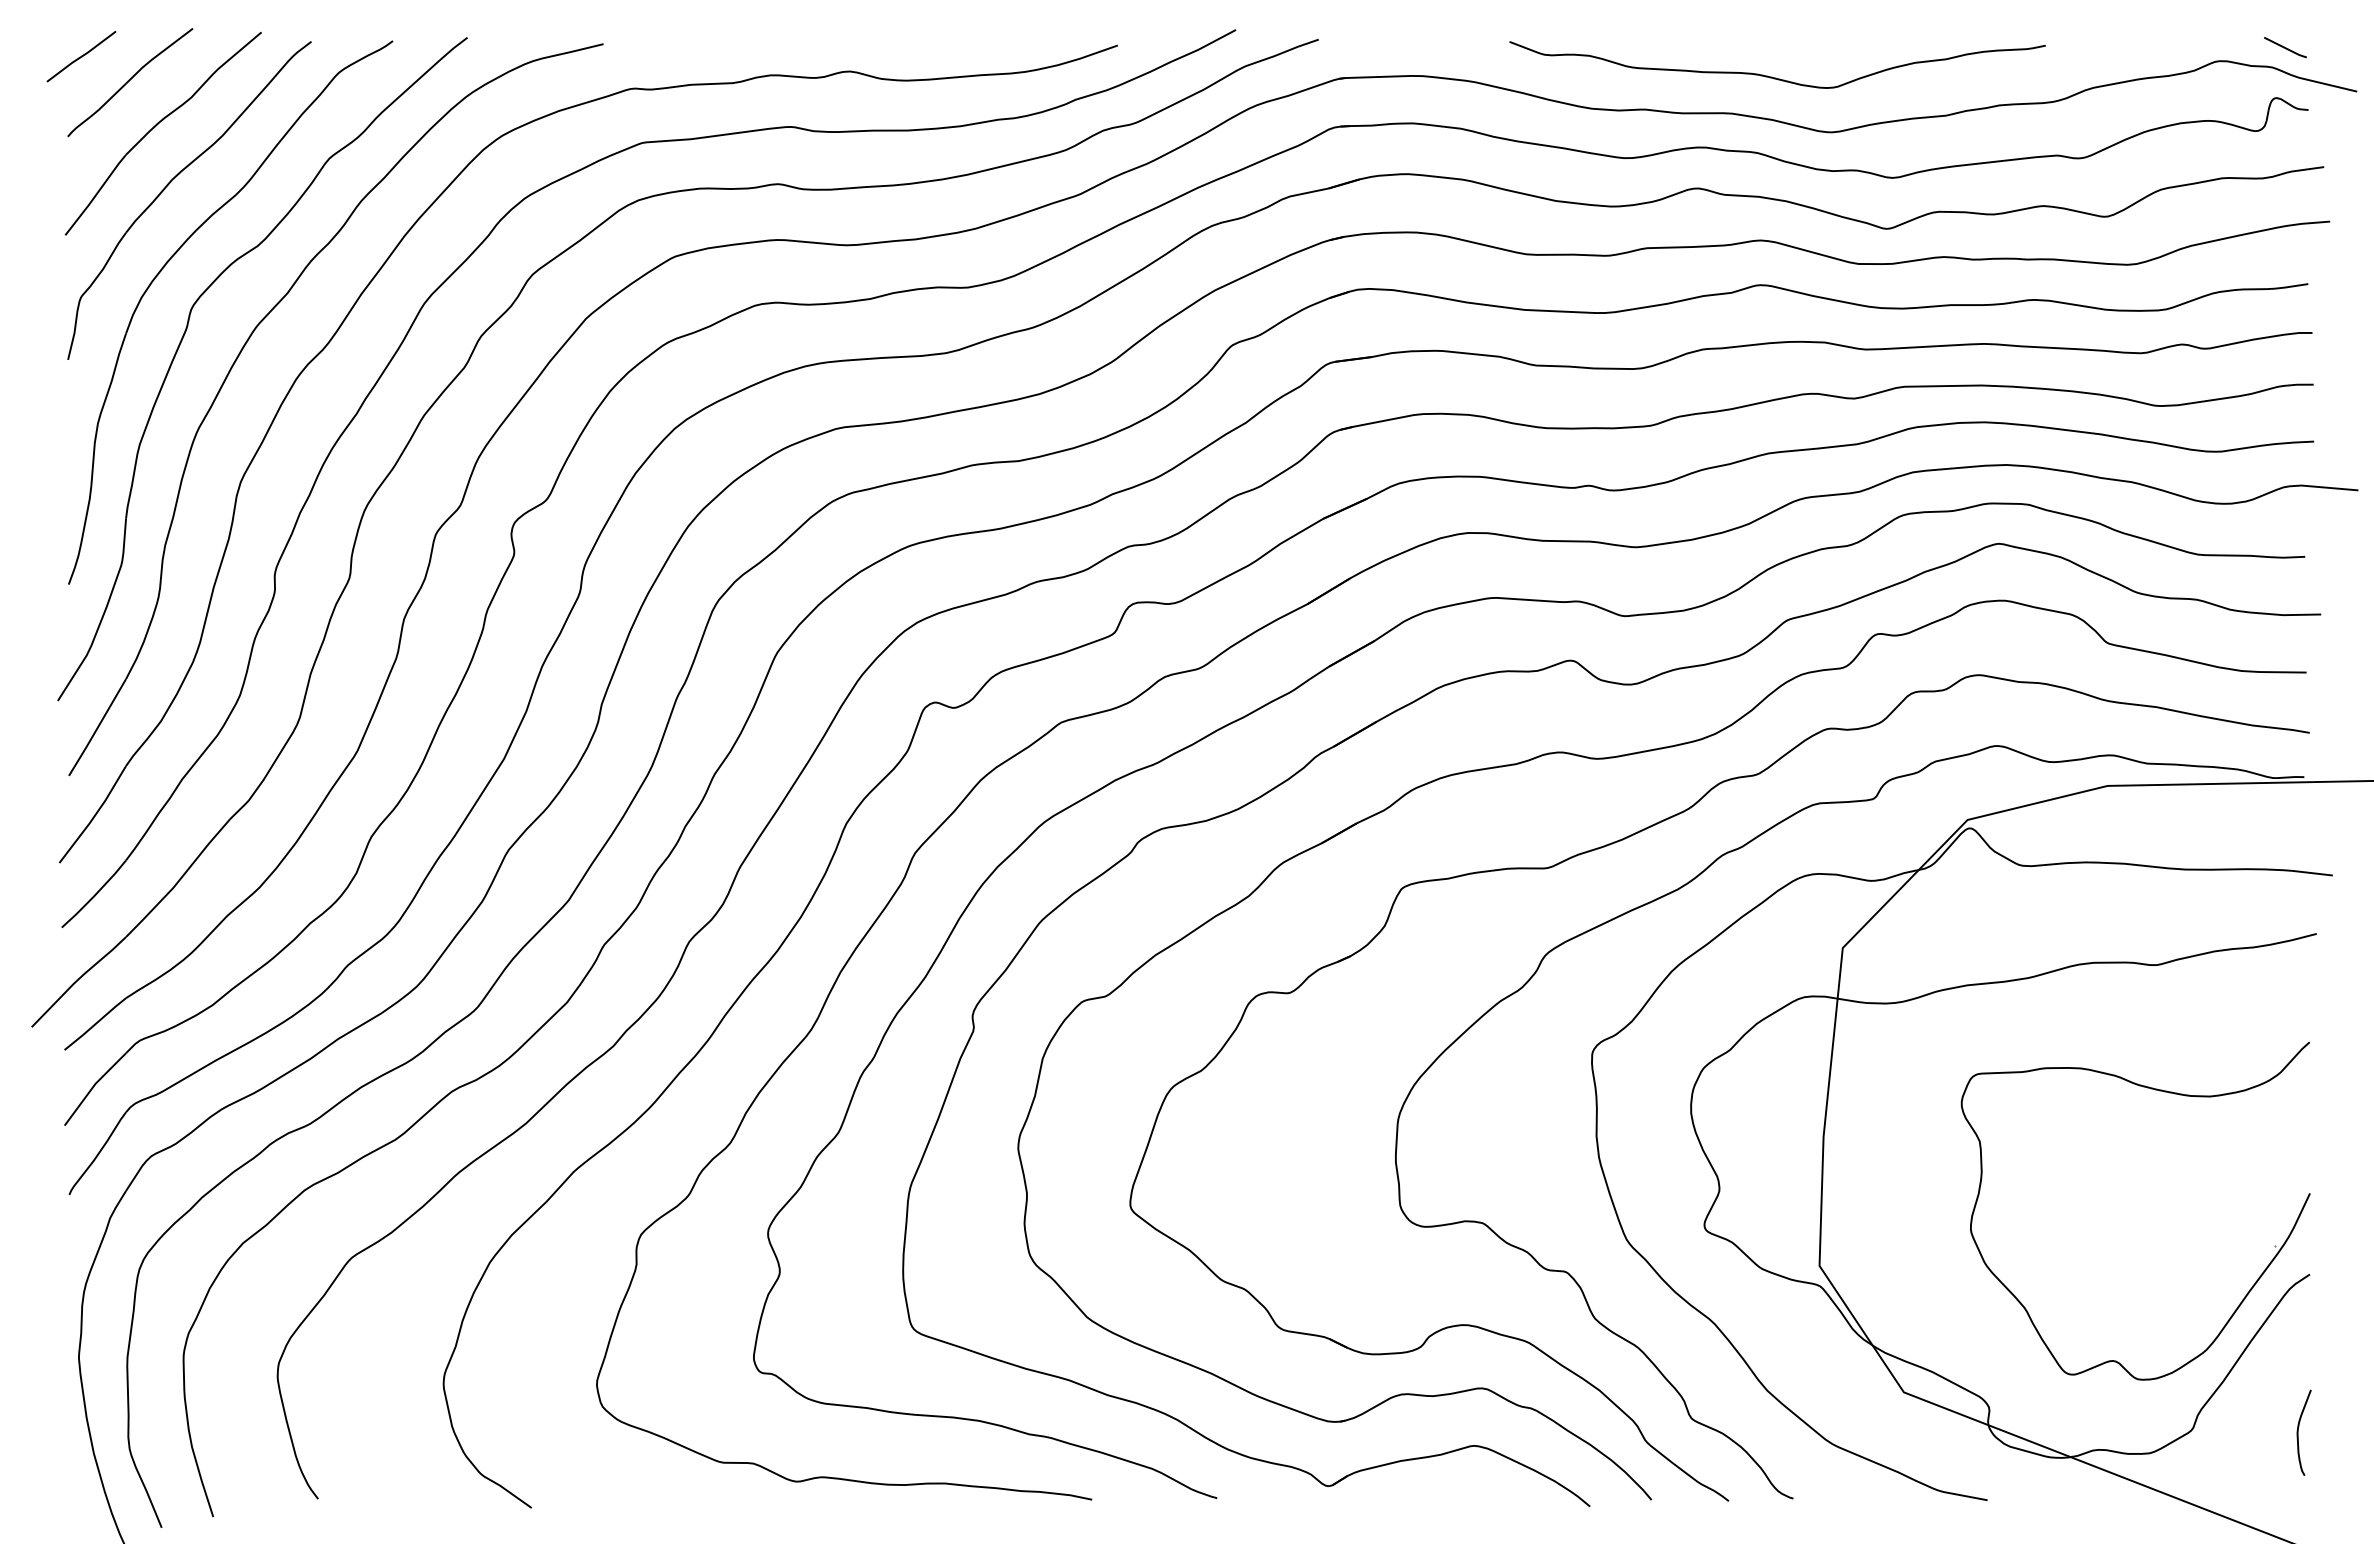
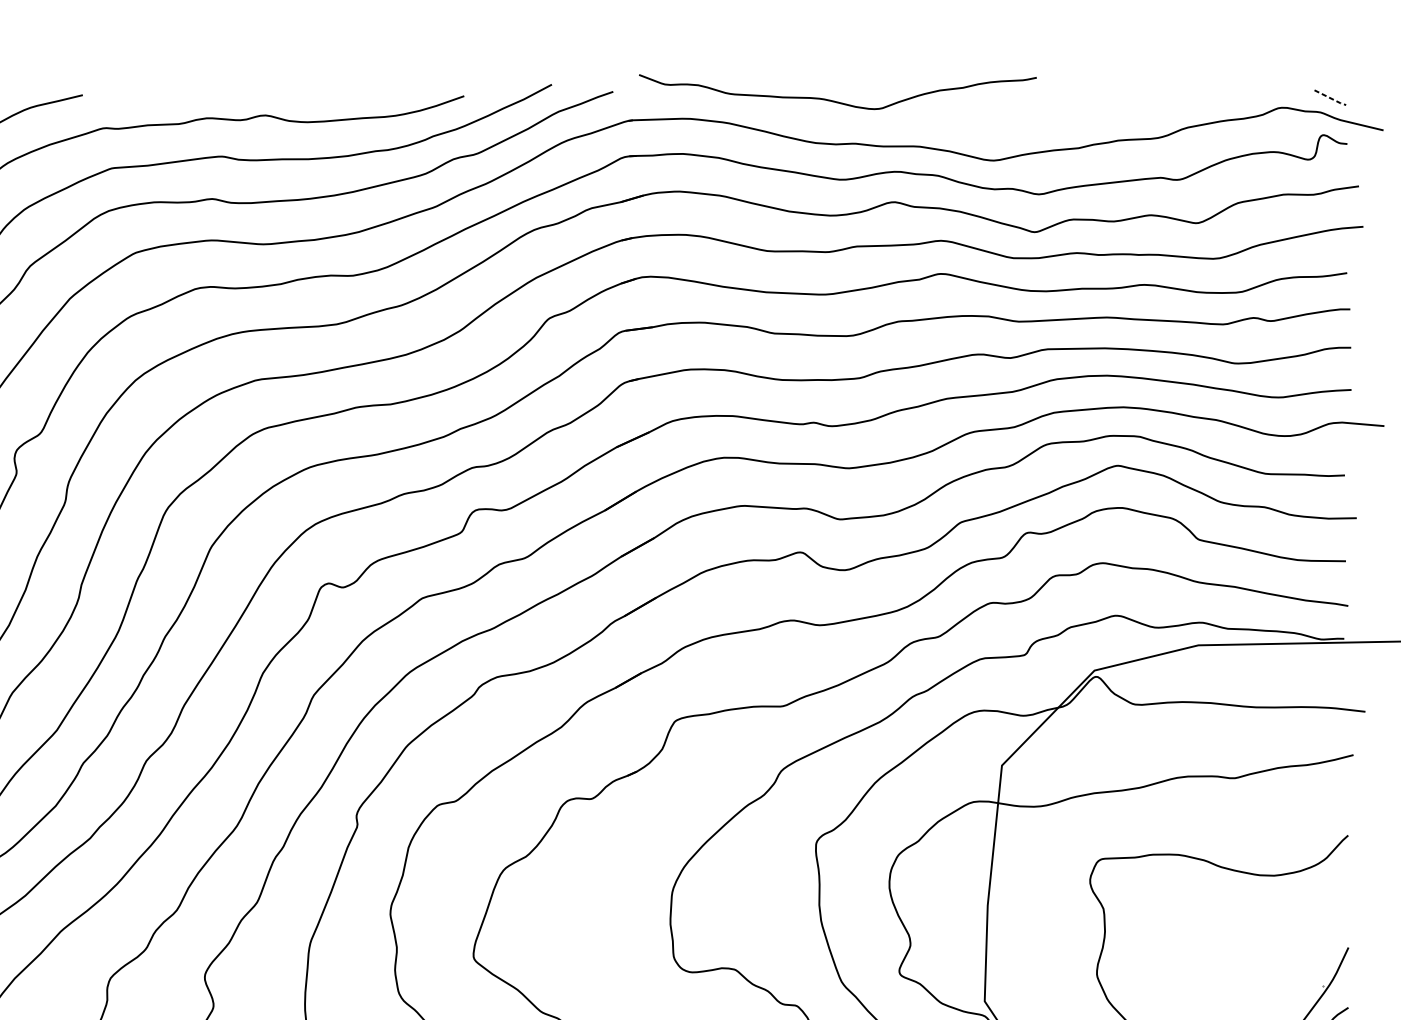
line: (2286, 48) -> (1331, 98), solid -> dashed
curve: (1772, 76) -> (834, 100), moved

